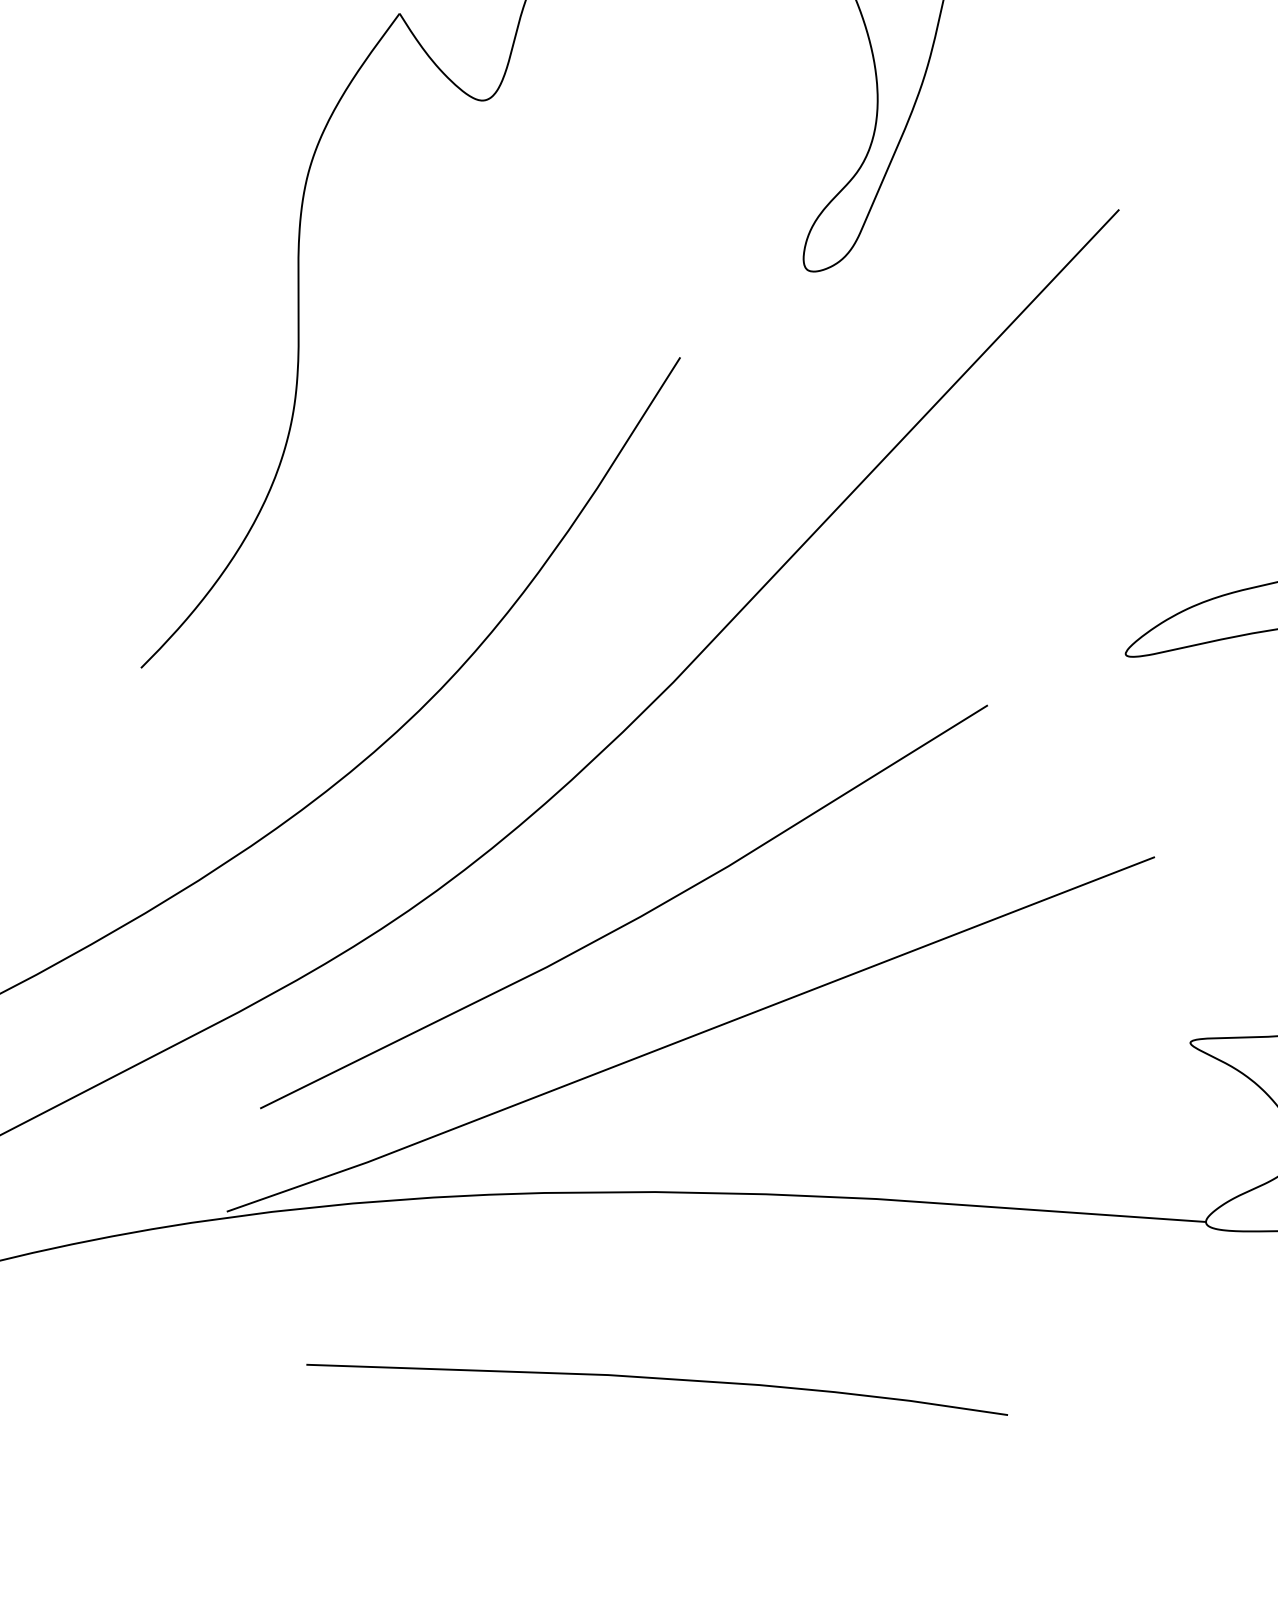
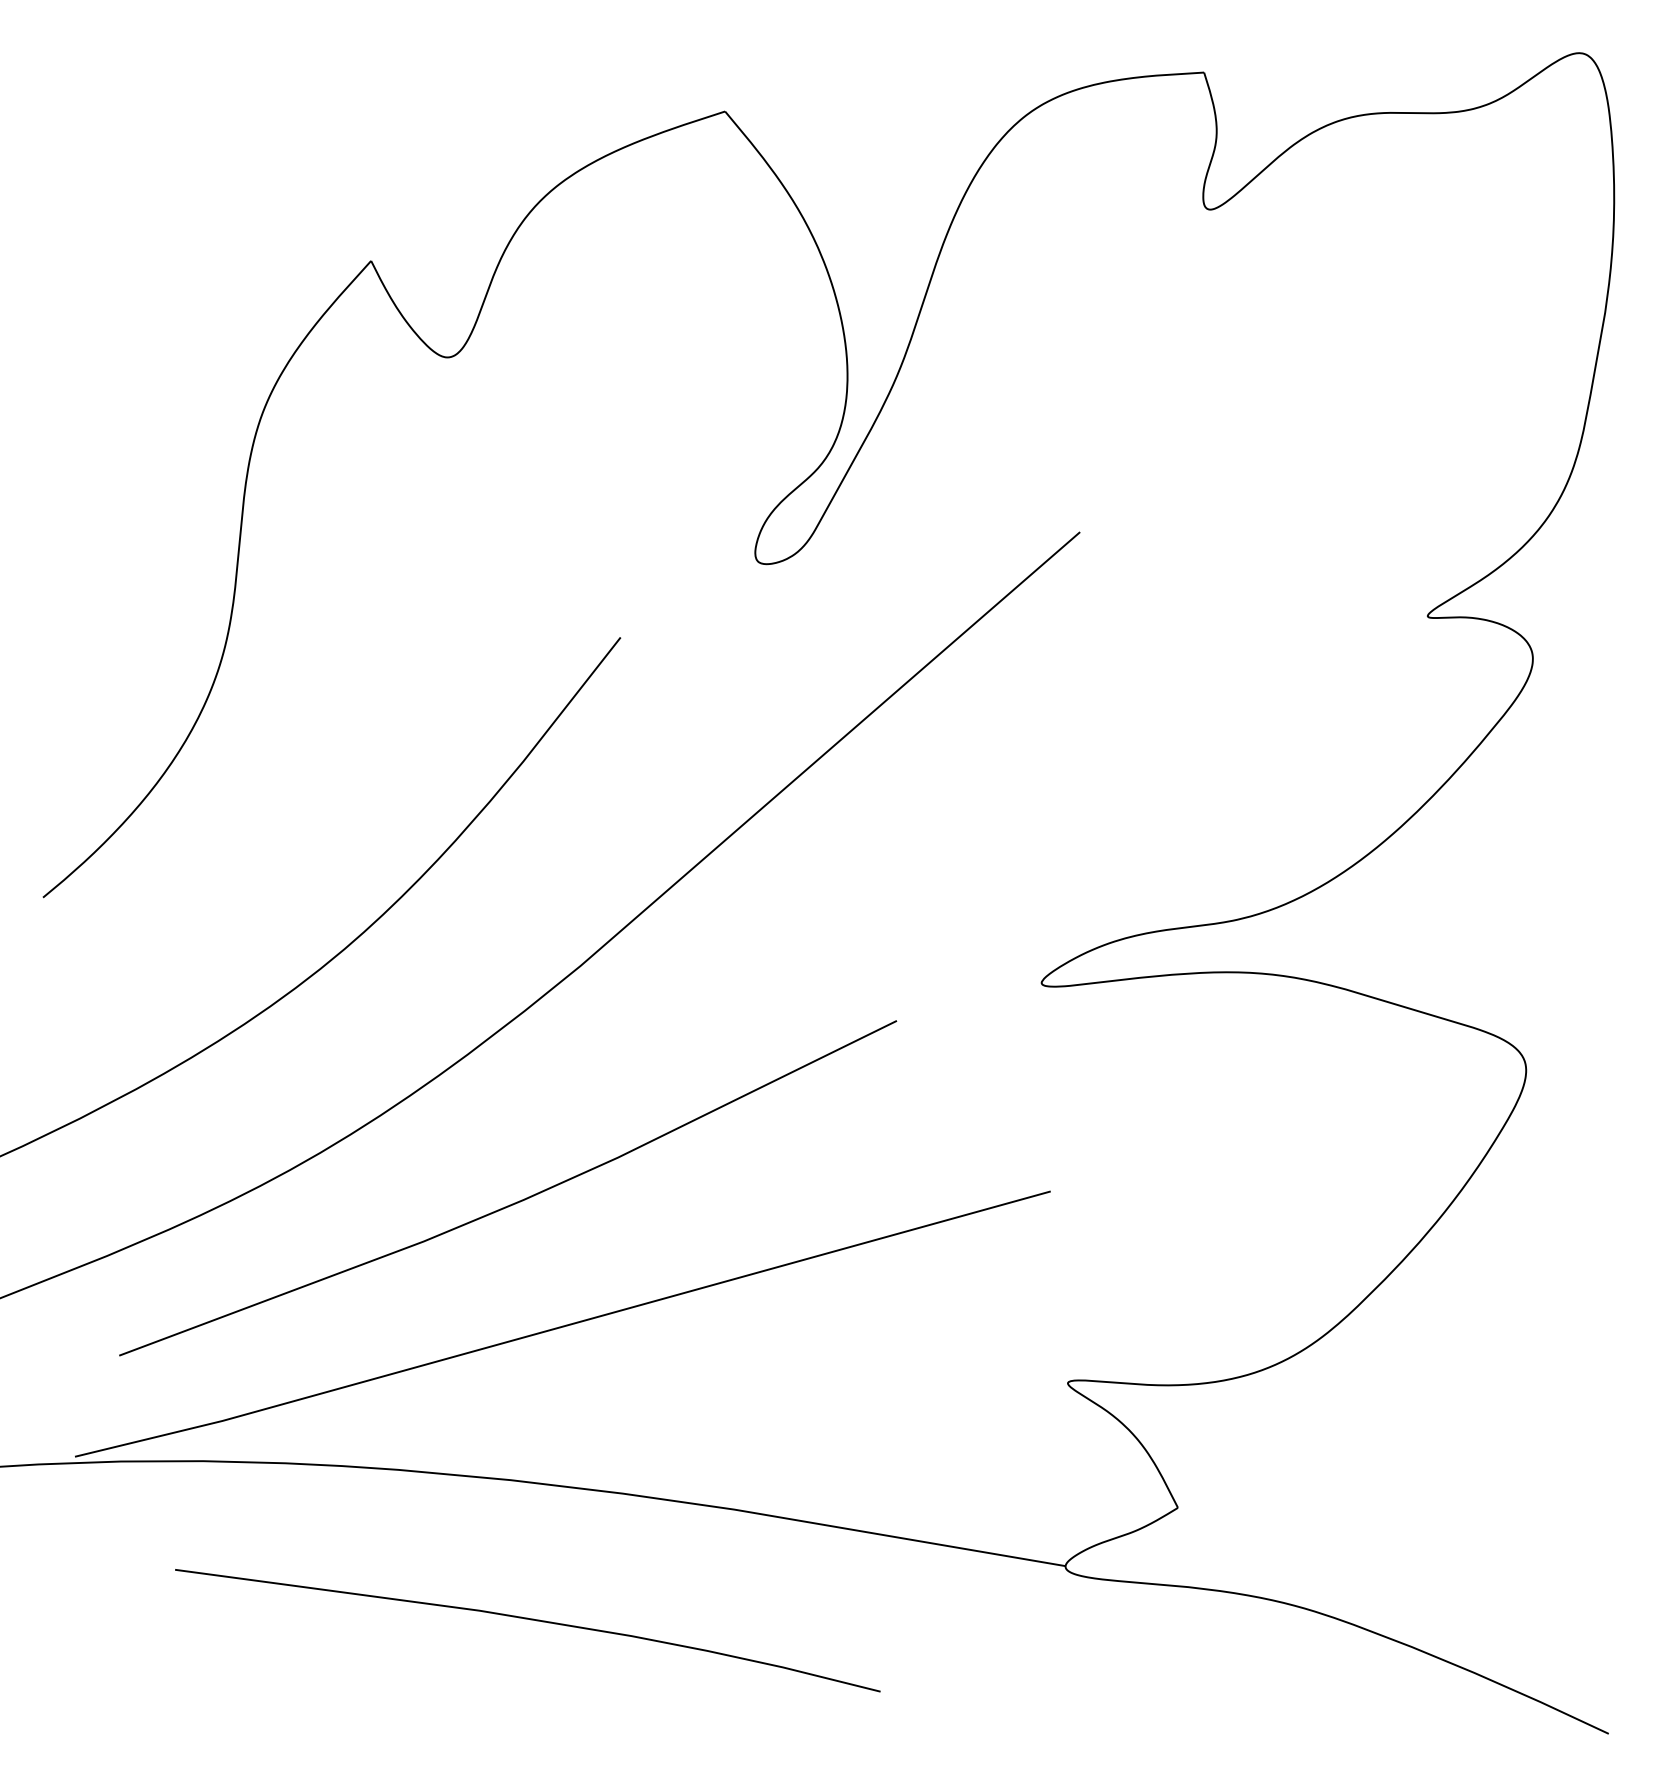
curve: (658, 1379) -> (530, 1620), moved

